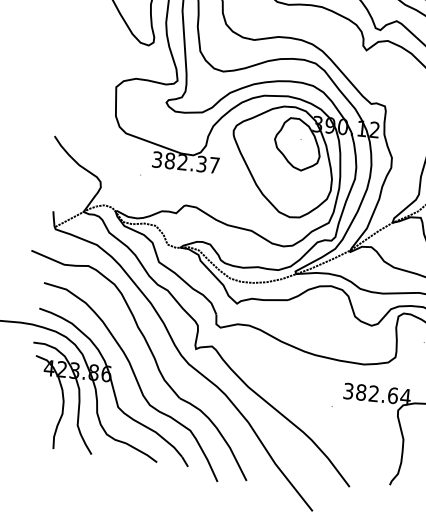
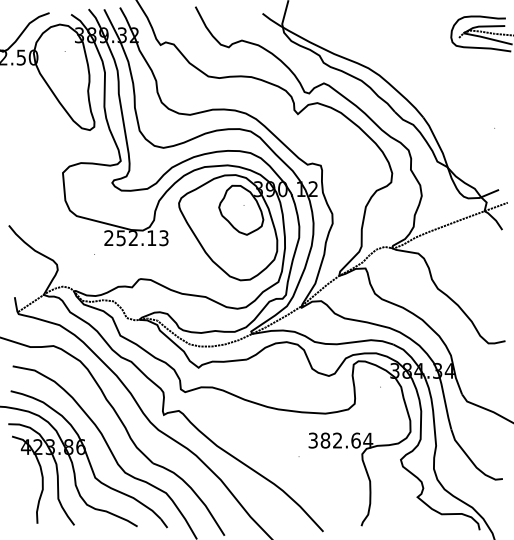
text: (185, 162) -> (136, 238), 382.37 -> 252.13

